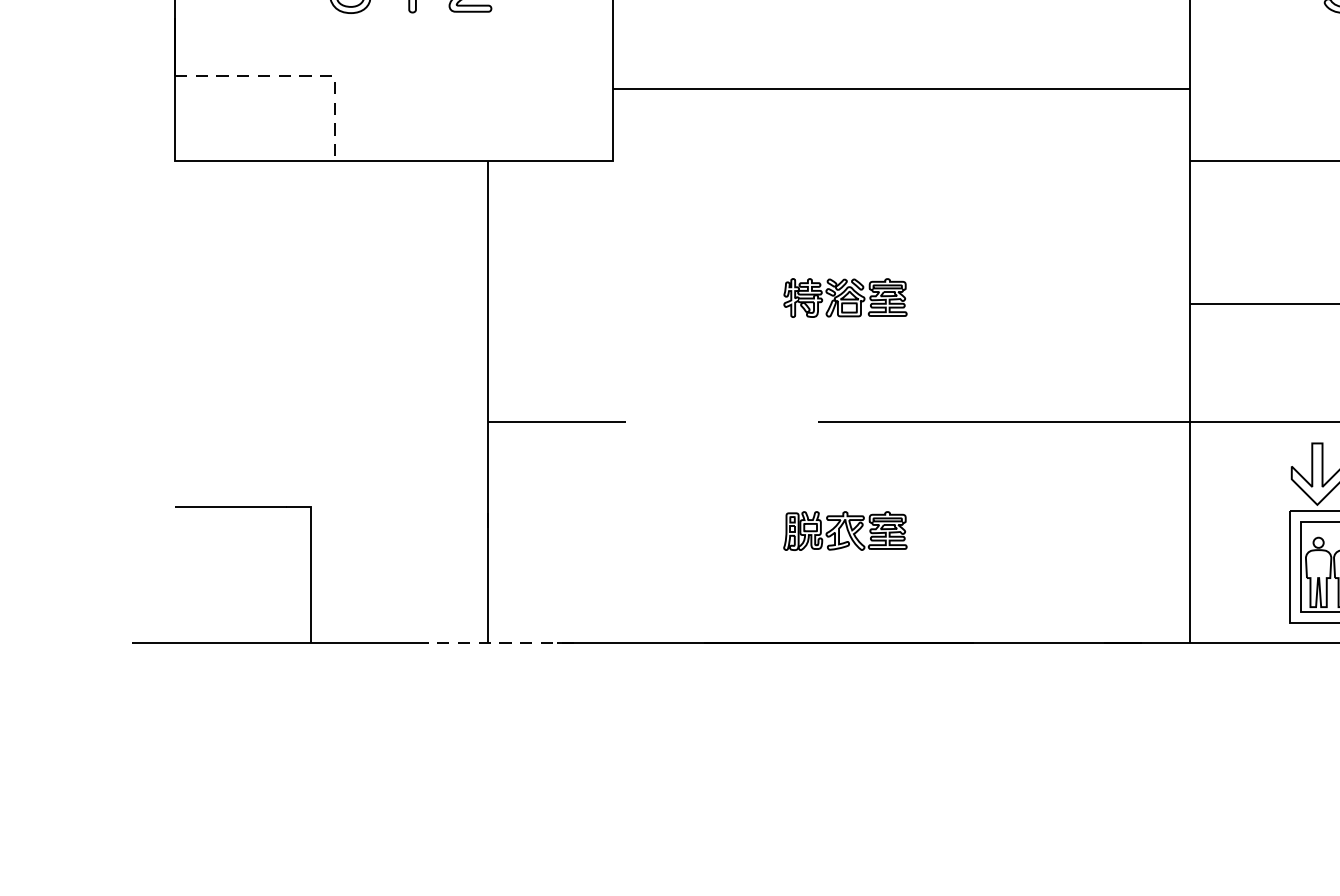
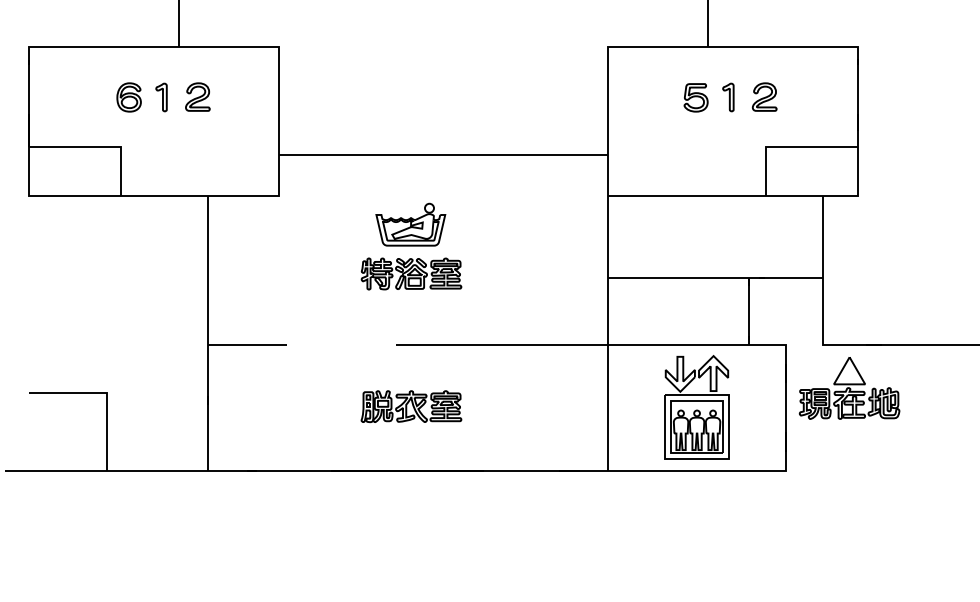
line: (297, 75) -> (99, 147), dashed -> solid
part: (843, 211) -> (410, 224), added
part: (845, 297) -> (411, 273), size x1.43
part: (845, 530) -> (411, 406), size x1.43
line: (496, 642) -> (212, 470), dashed -> solid

